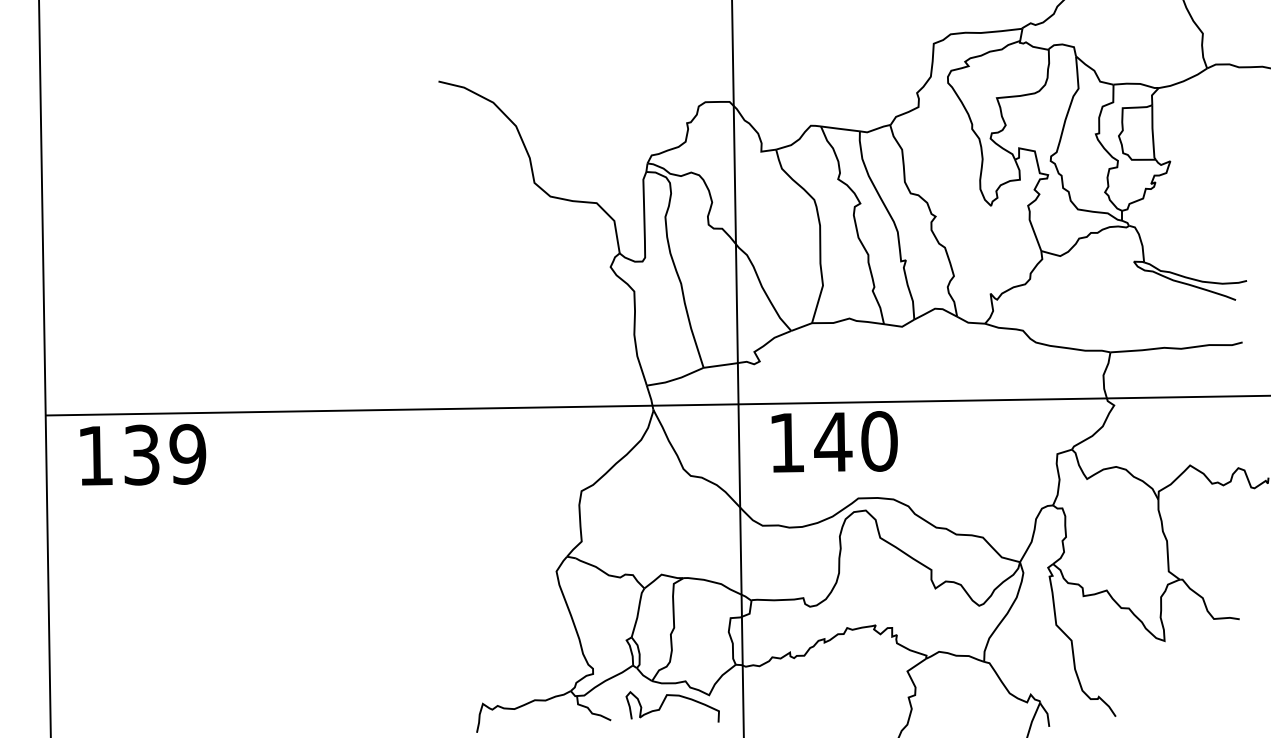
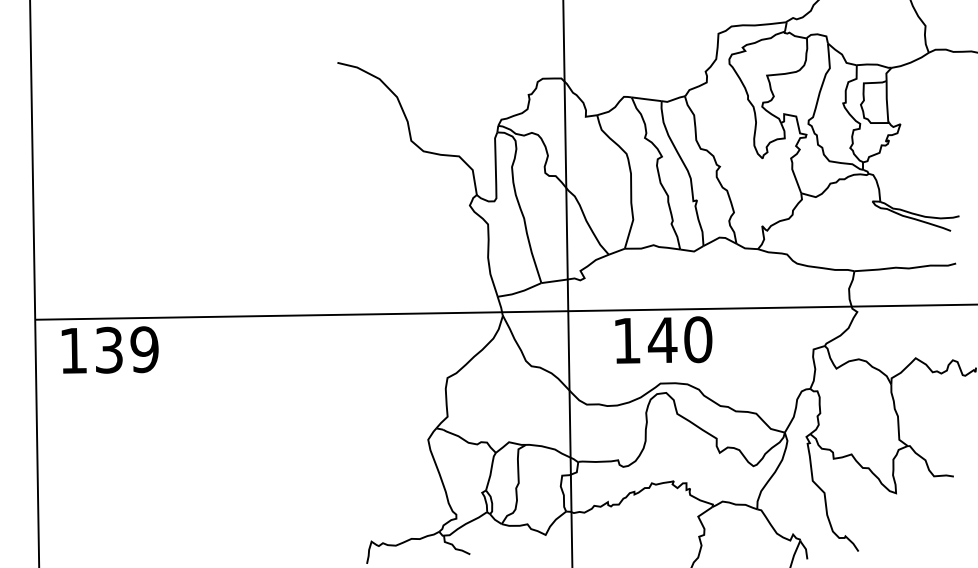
text: (834, 441) -> (663, 339), moved
curve: (665, 700) -> (512, 539), removed

